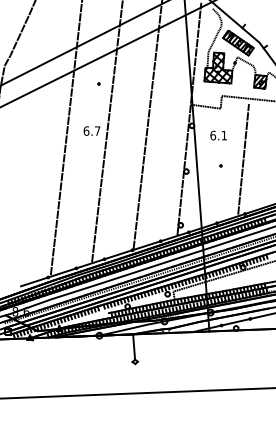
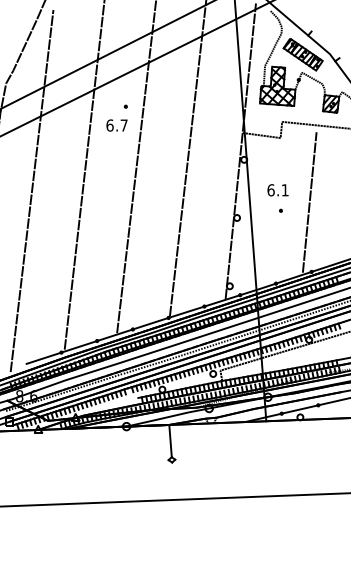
text: (91, 131) -> (116, 125), moved
text: (218, 135) -> (277, 190), moved
line: (24, 150) -> (31, 191), added

